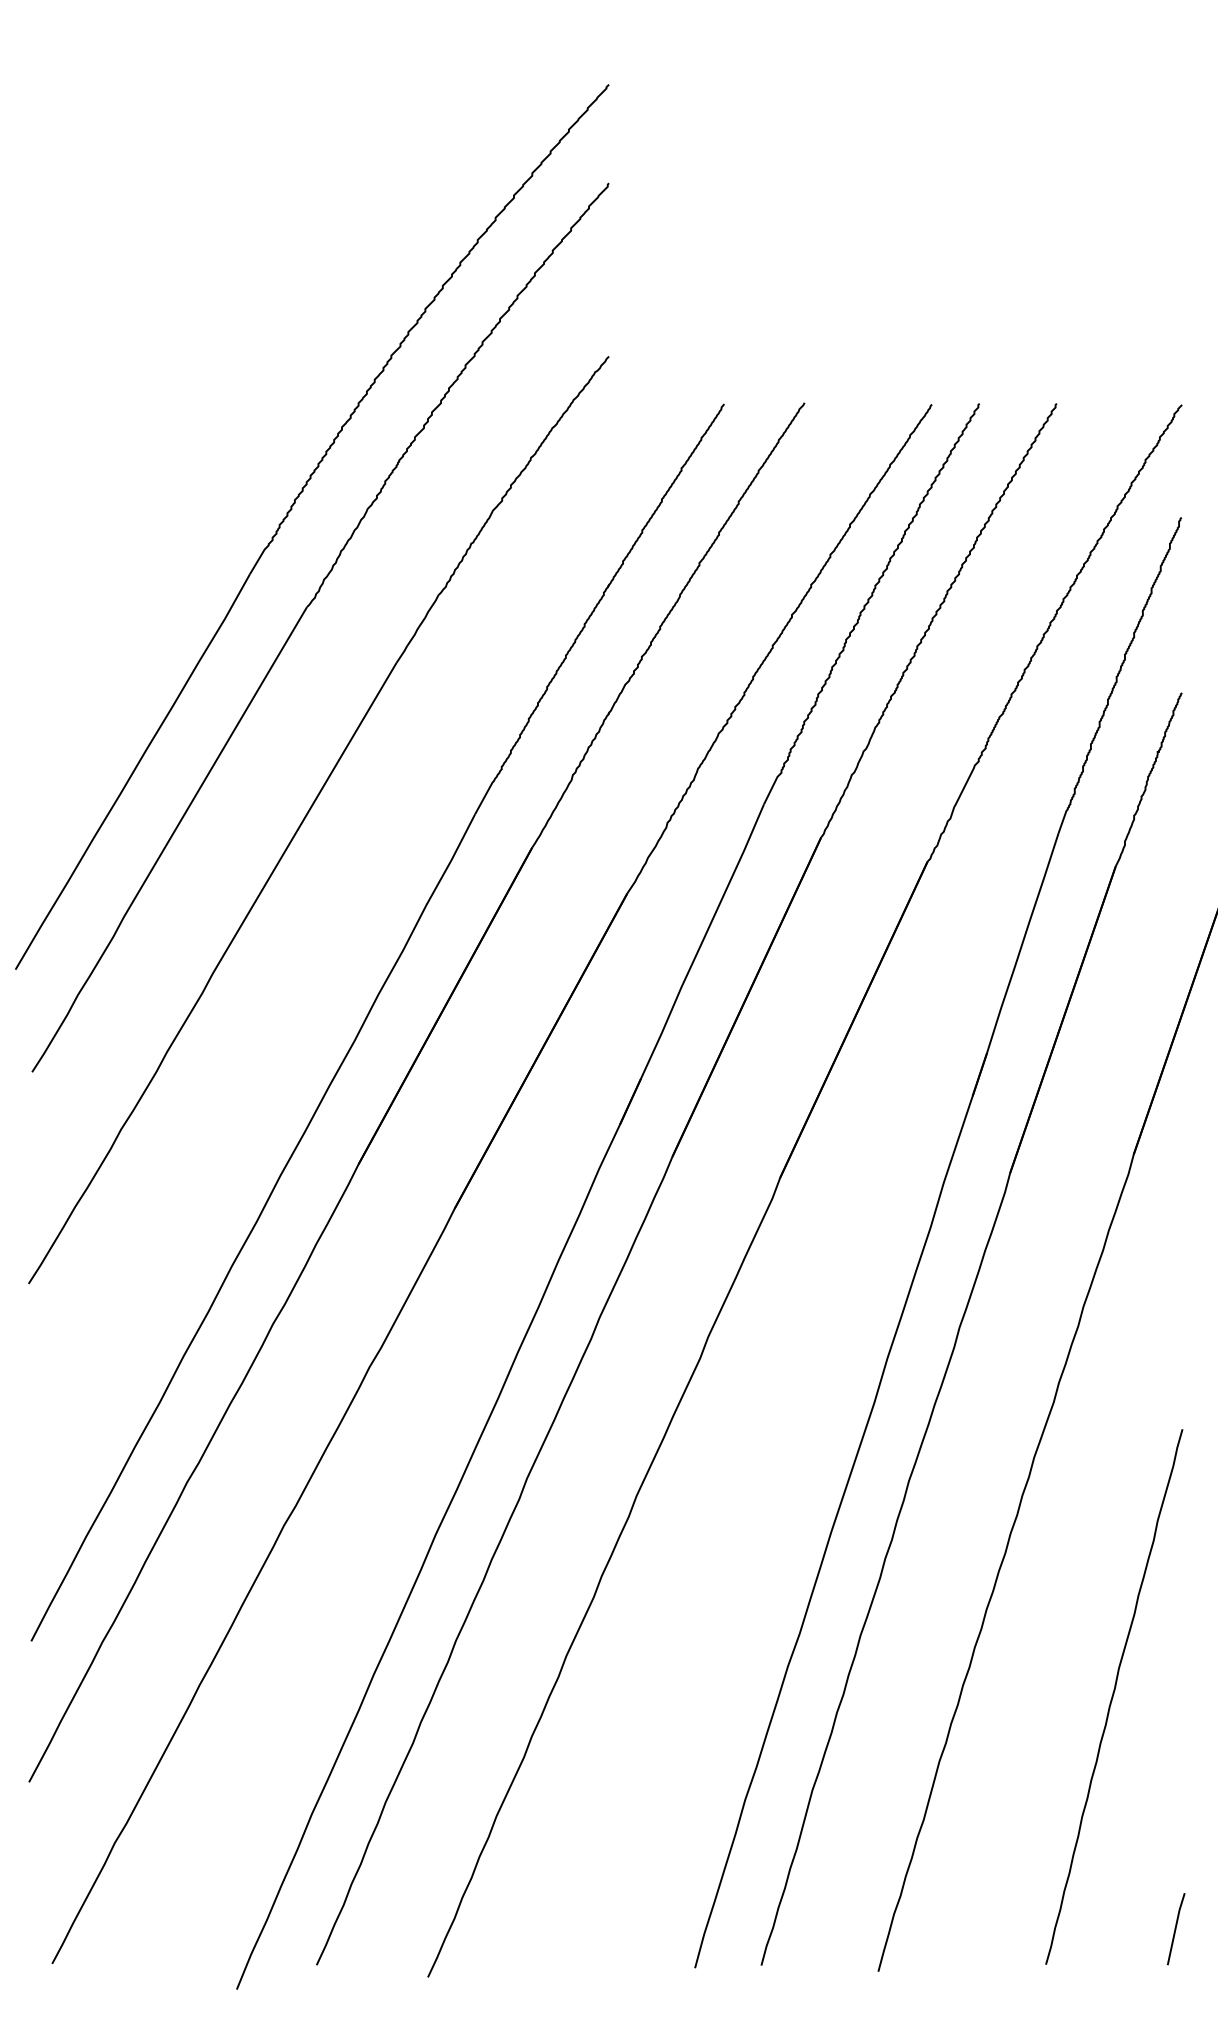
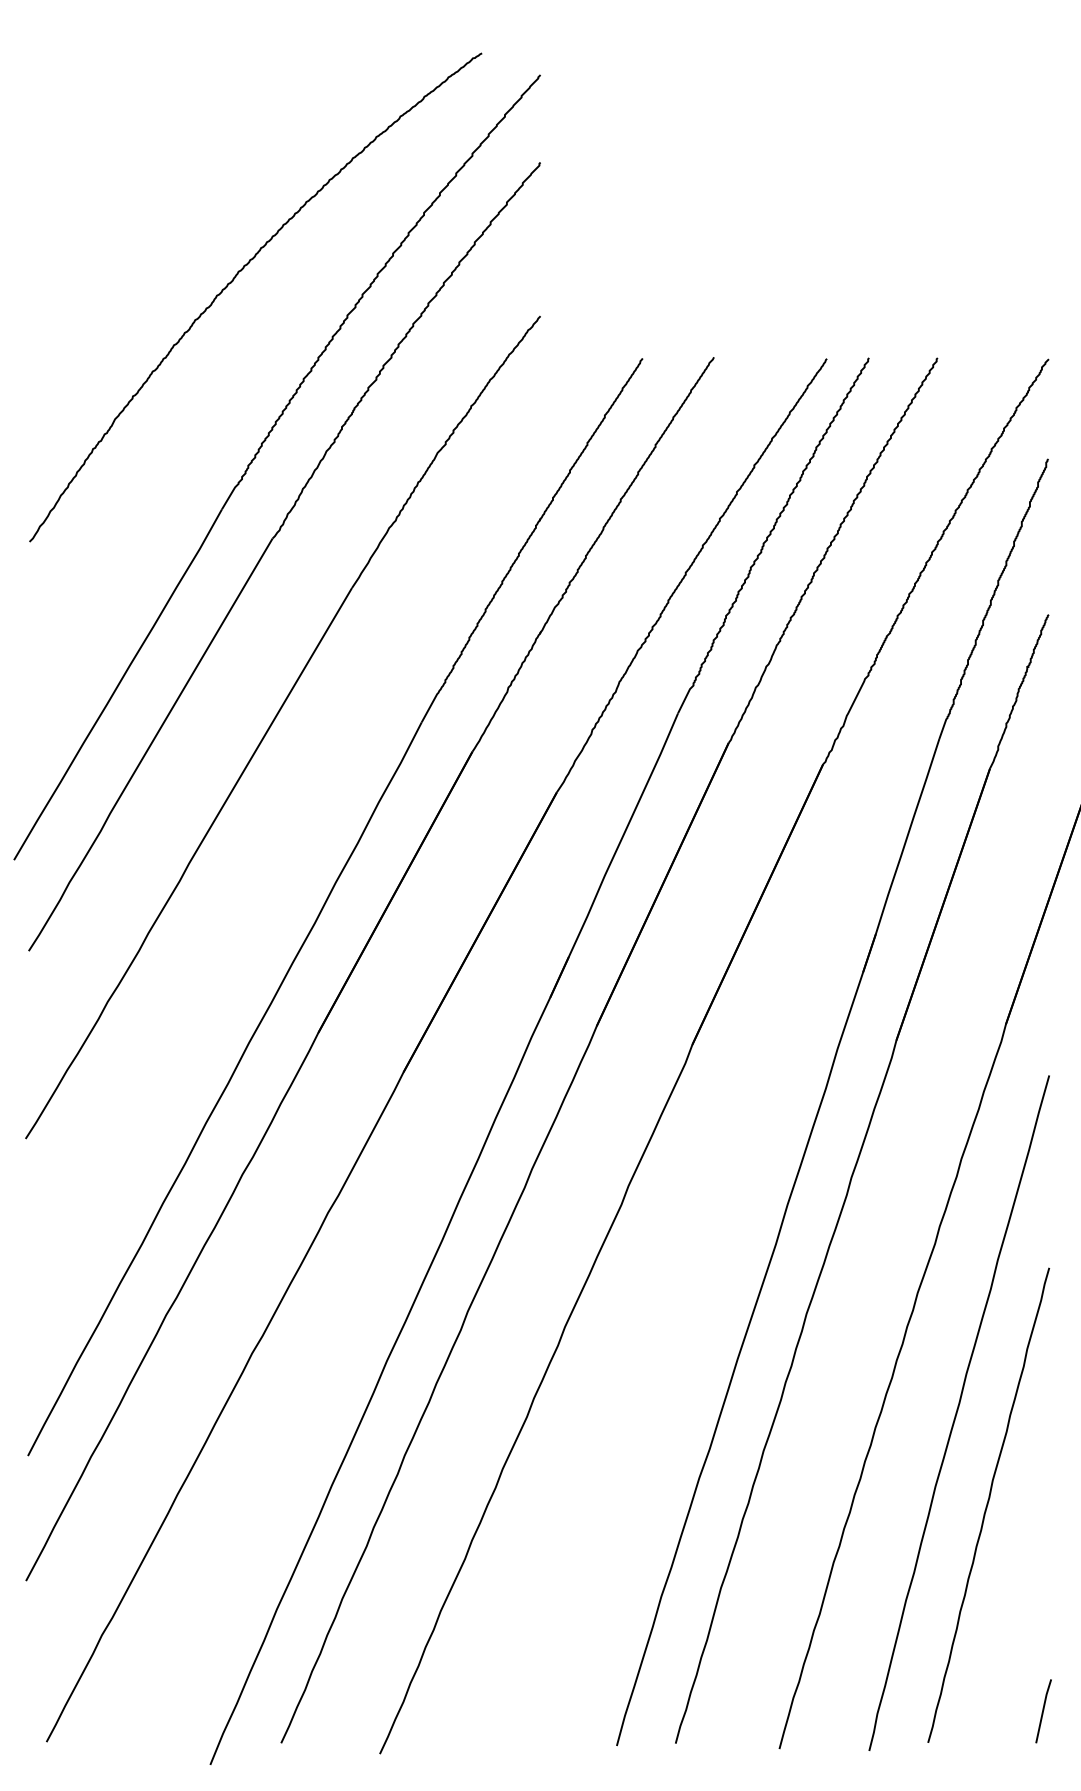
curve: (263, 316) -> (234, 280), added
curve: (1079, 1592) -> (957, 1412), added

